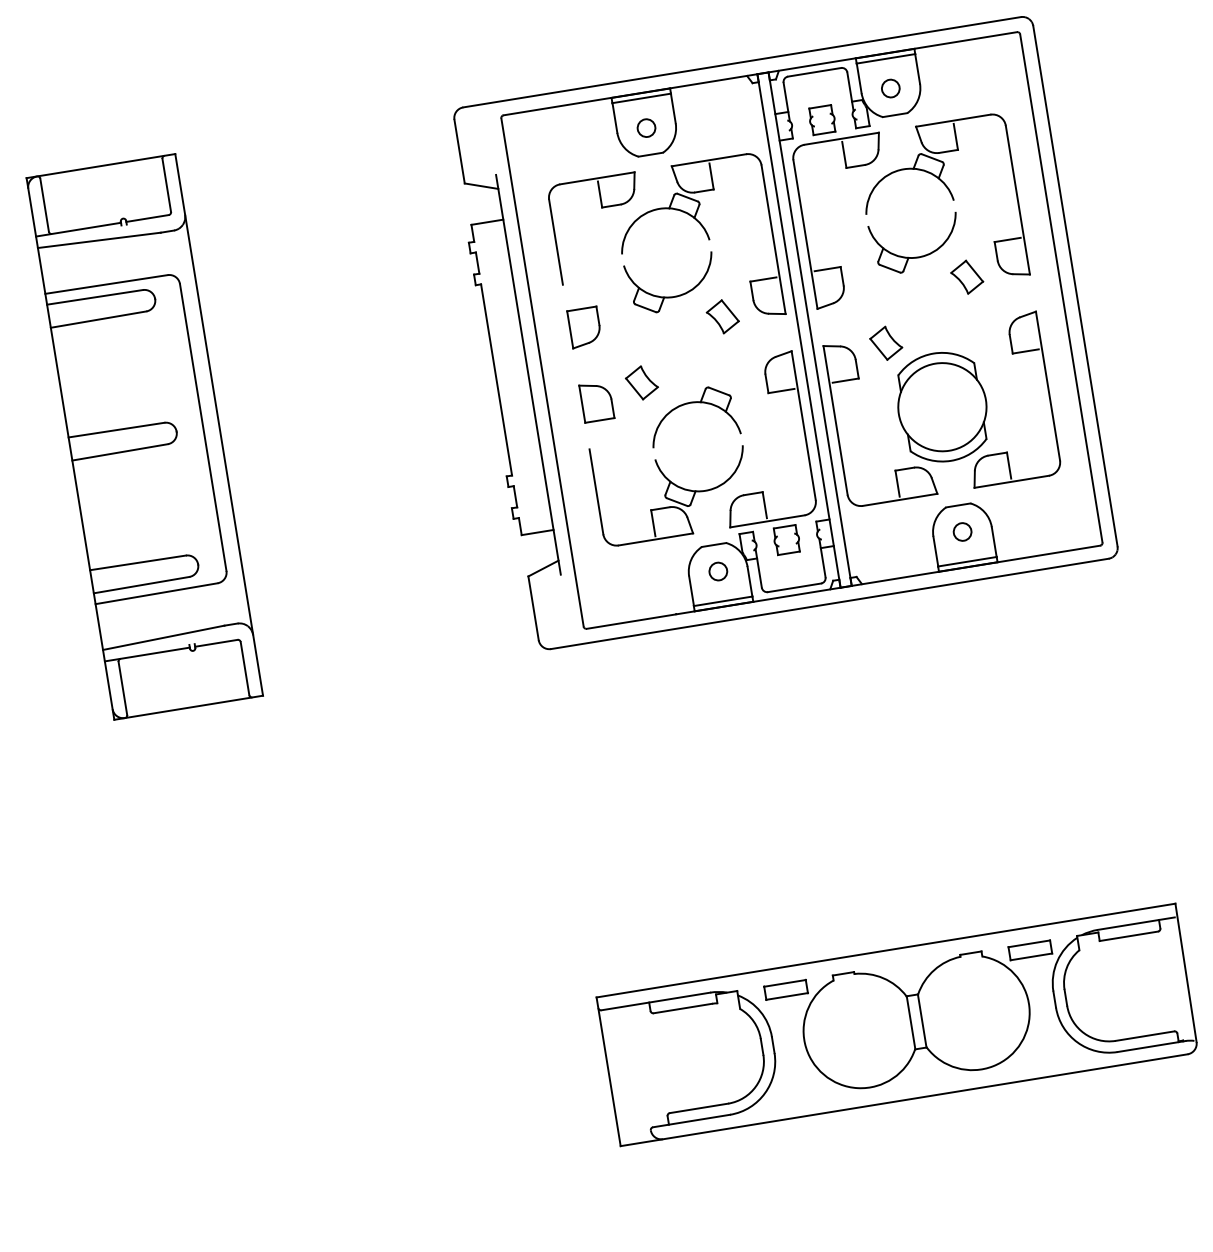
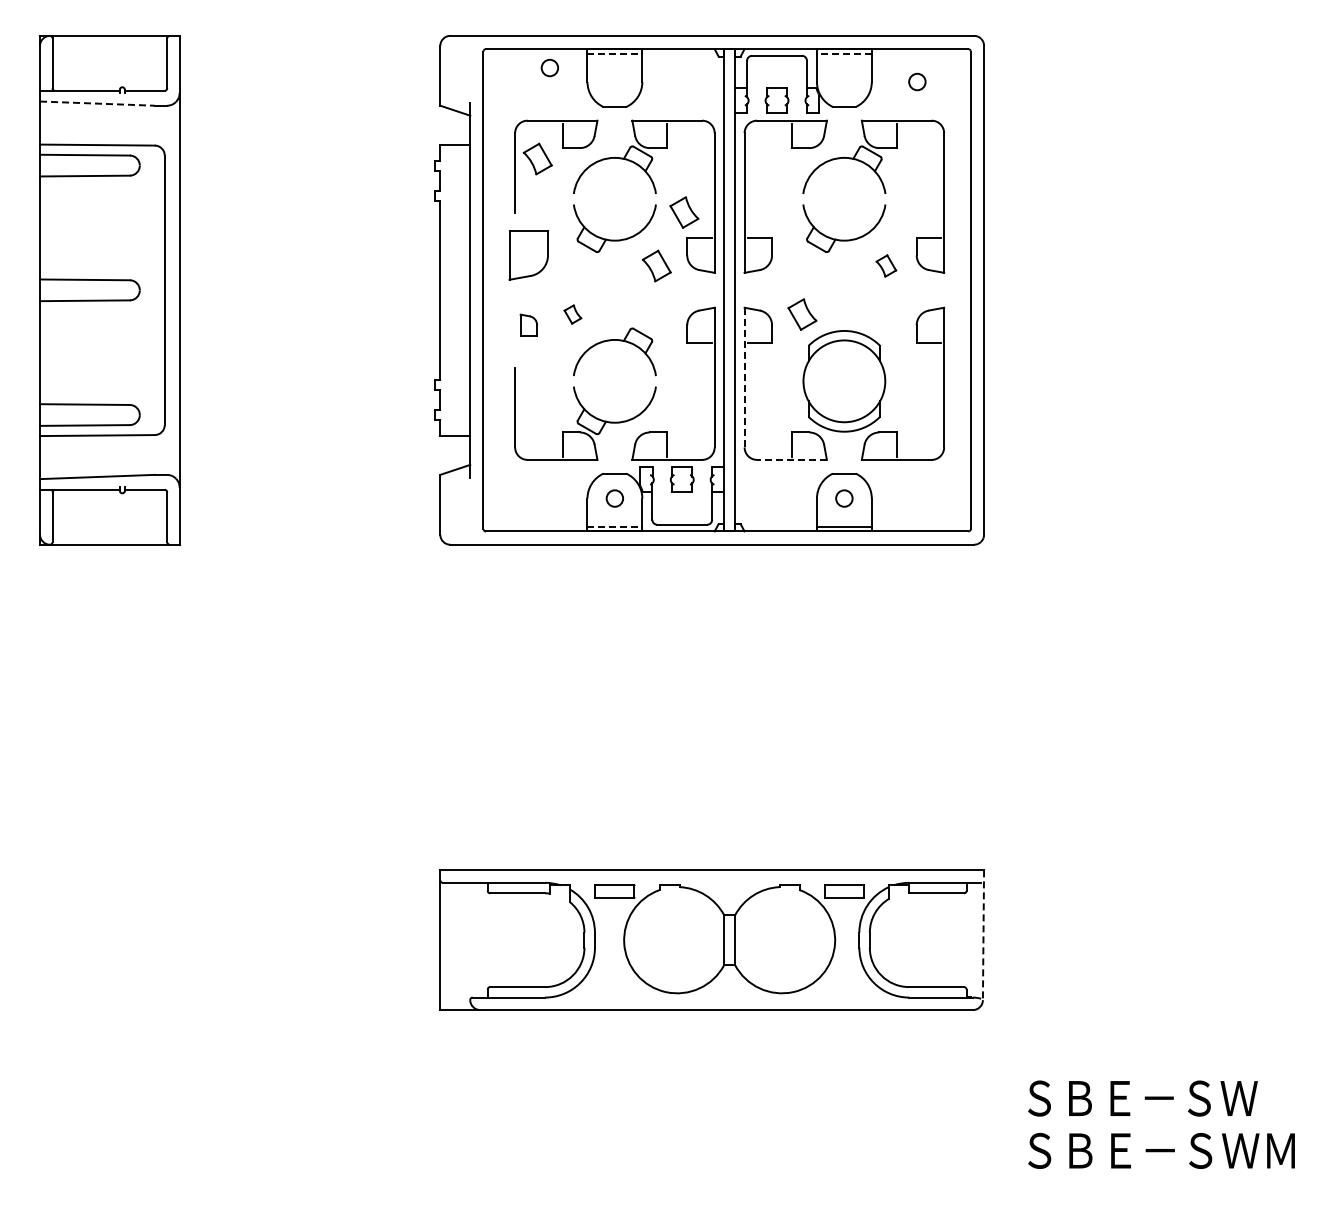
line: (886, 59) -> (844, 54), solid -> dashed
circle: (890, 87) -> (917, 81), moved
line: (641, 98) -> (614, 54), solid -> dashed
circle: (645, 127) -> (549, 67), moved
part: (577, 222) -> (537, 158), added
line: (99, 240) -> (97, 103), solid -> dashed
part: (743, 255) -> (684, 212), added
part: (967, 276) -> (886, 265), size x0.7
part: (584, 327) -> (528, 255), size x1.4
part: (641, 382) -> (572, 314), size x0.6
part: (596, 401) -> (528, 324), size x0.6
line: (835, 420) -> (744, 377), solid -> dashed
line: (900, 499) -> (792, 459), solid -> dashed
line: (722, 601) -> (614, 526), solid -> dashed
line: (1186, 973) -> (983, 935), solid -> dashed

